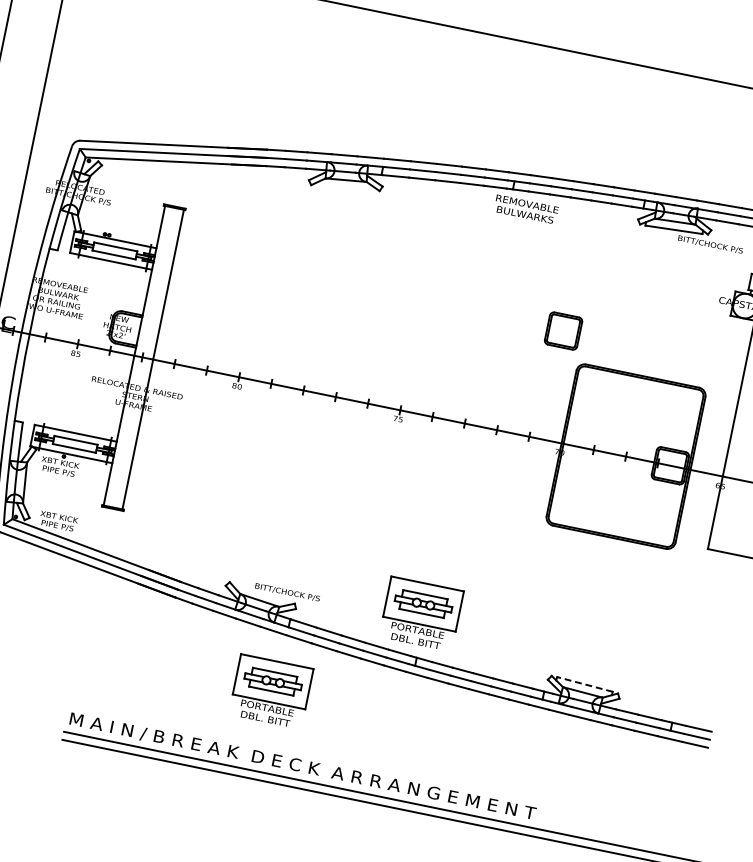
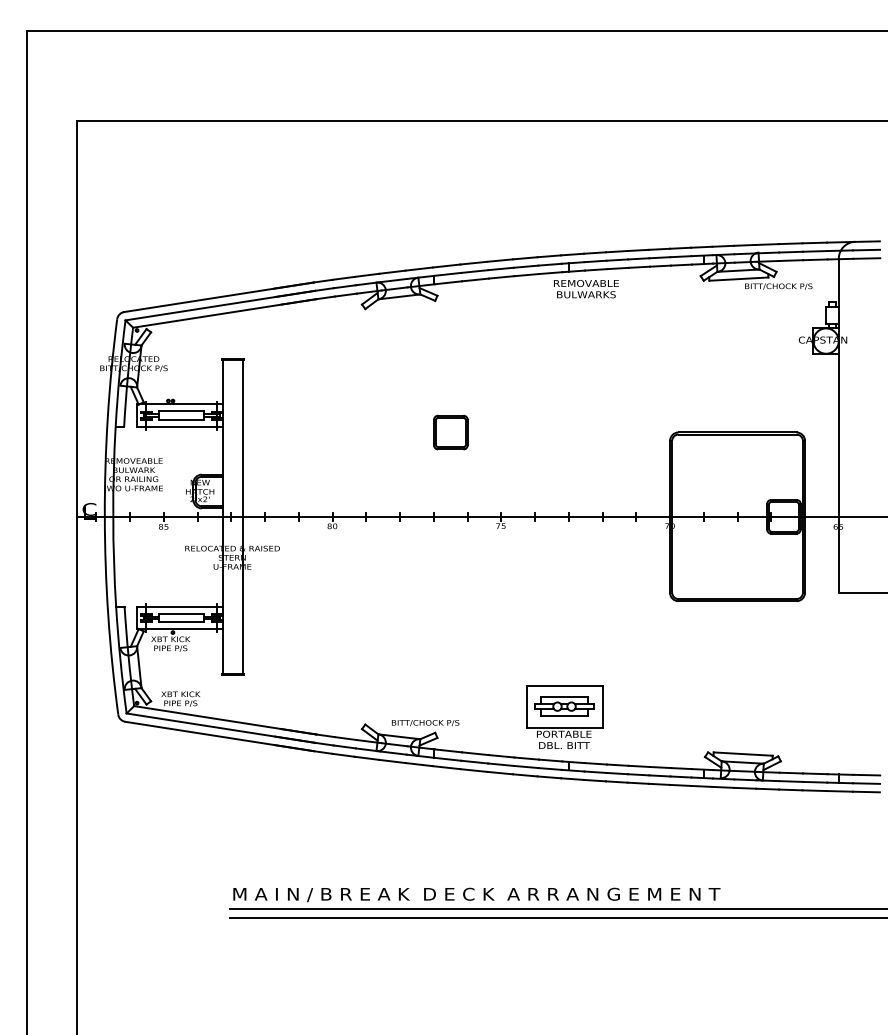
part: (563, 330) -> (450, 432), moved
line: (585, 684) -> (743, 754), dashed -> solid
part: (271, 691) -> (429, 825), removed

